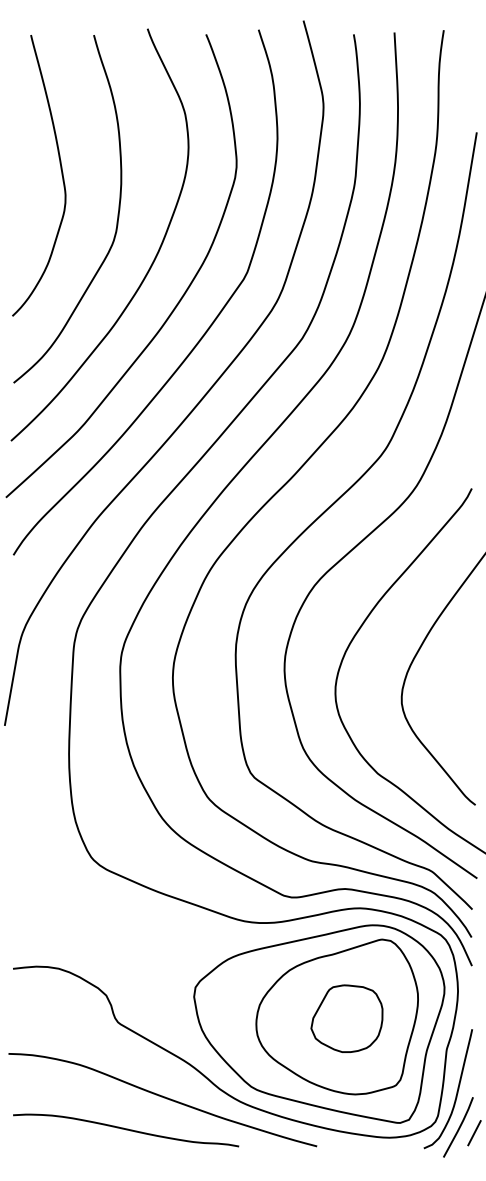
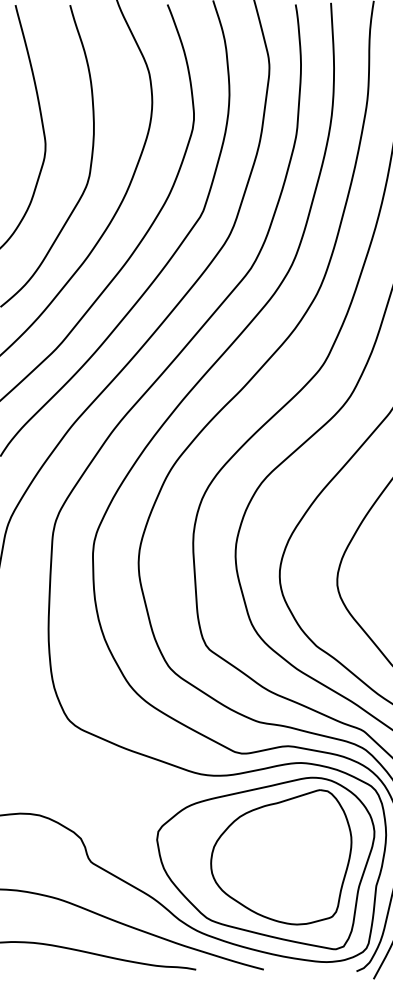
part: (346, 1018) -> (289, 858), removed

